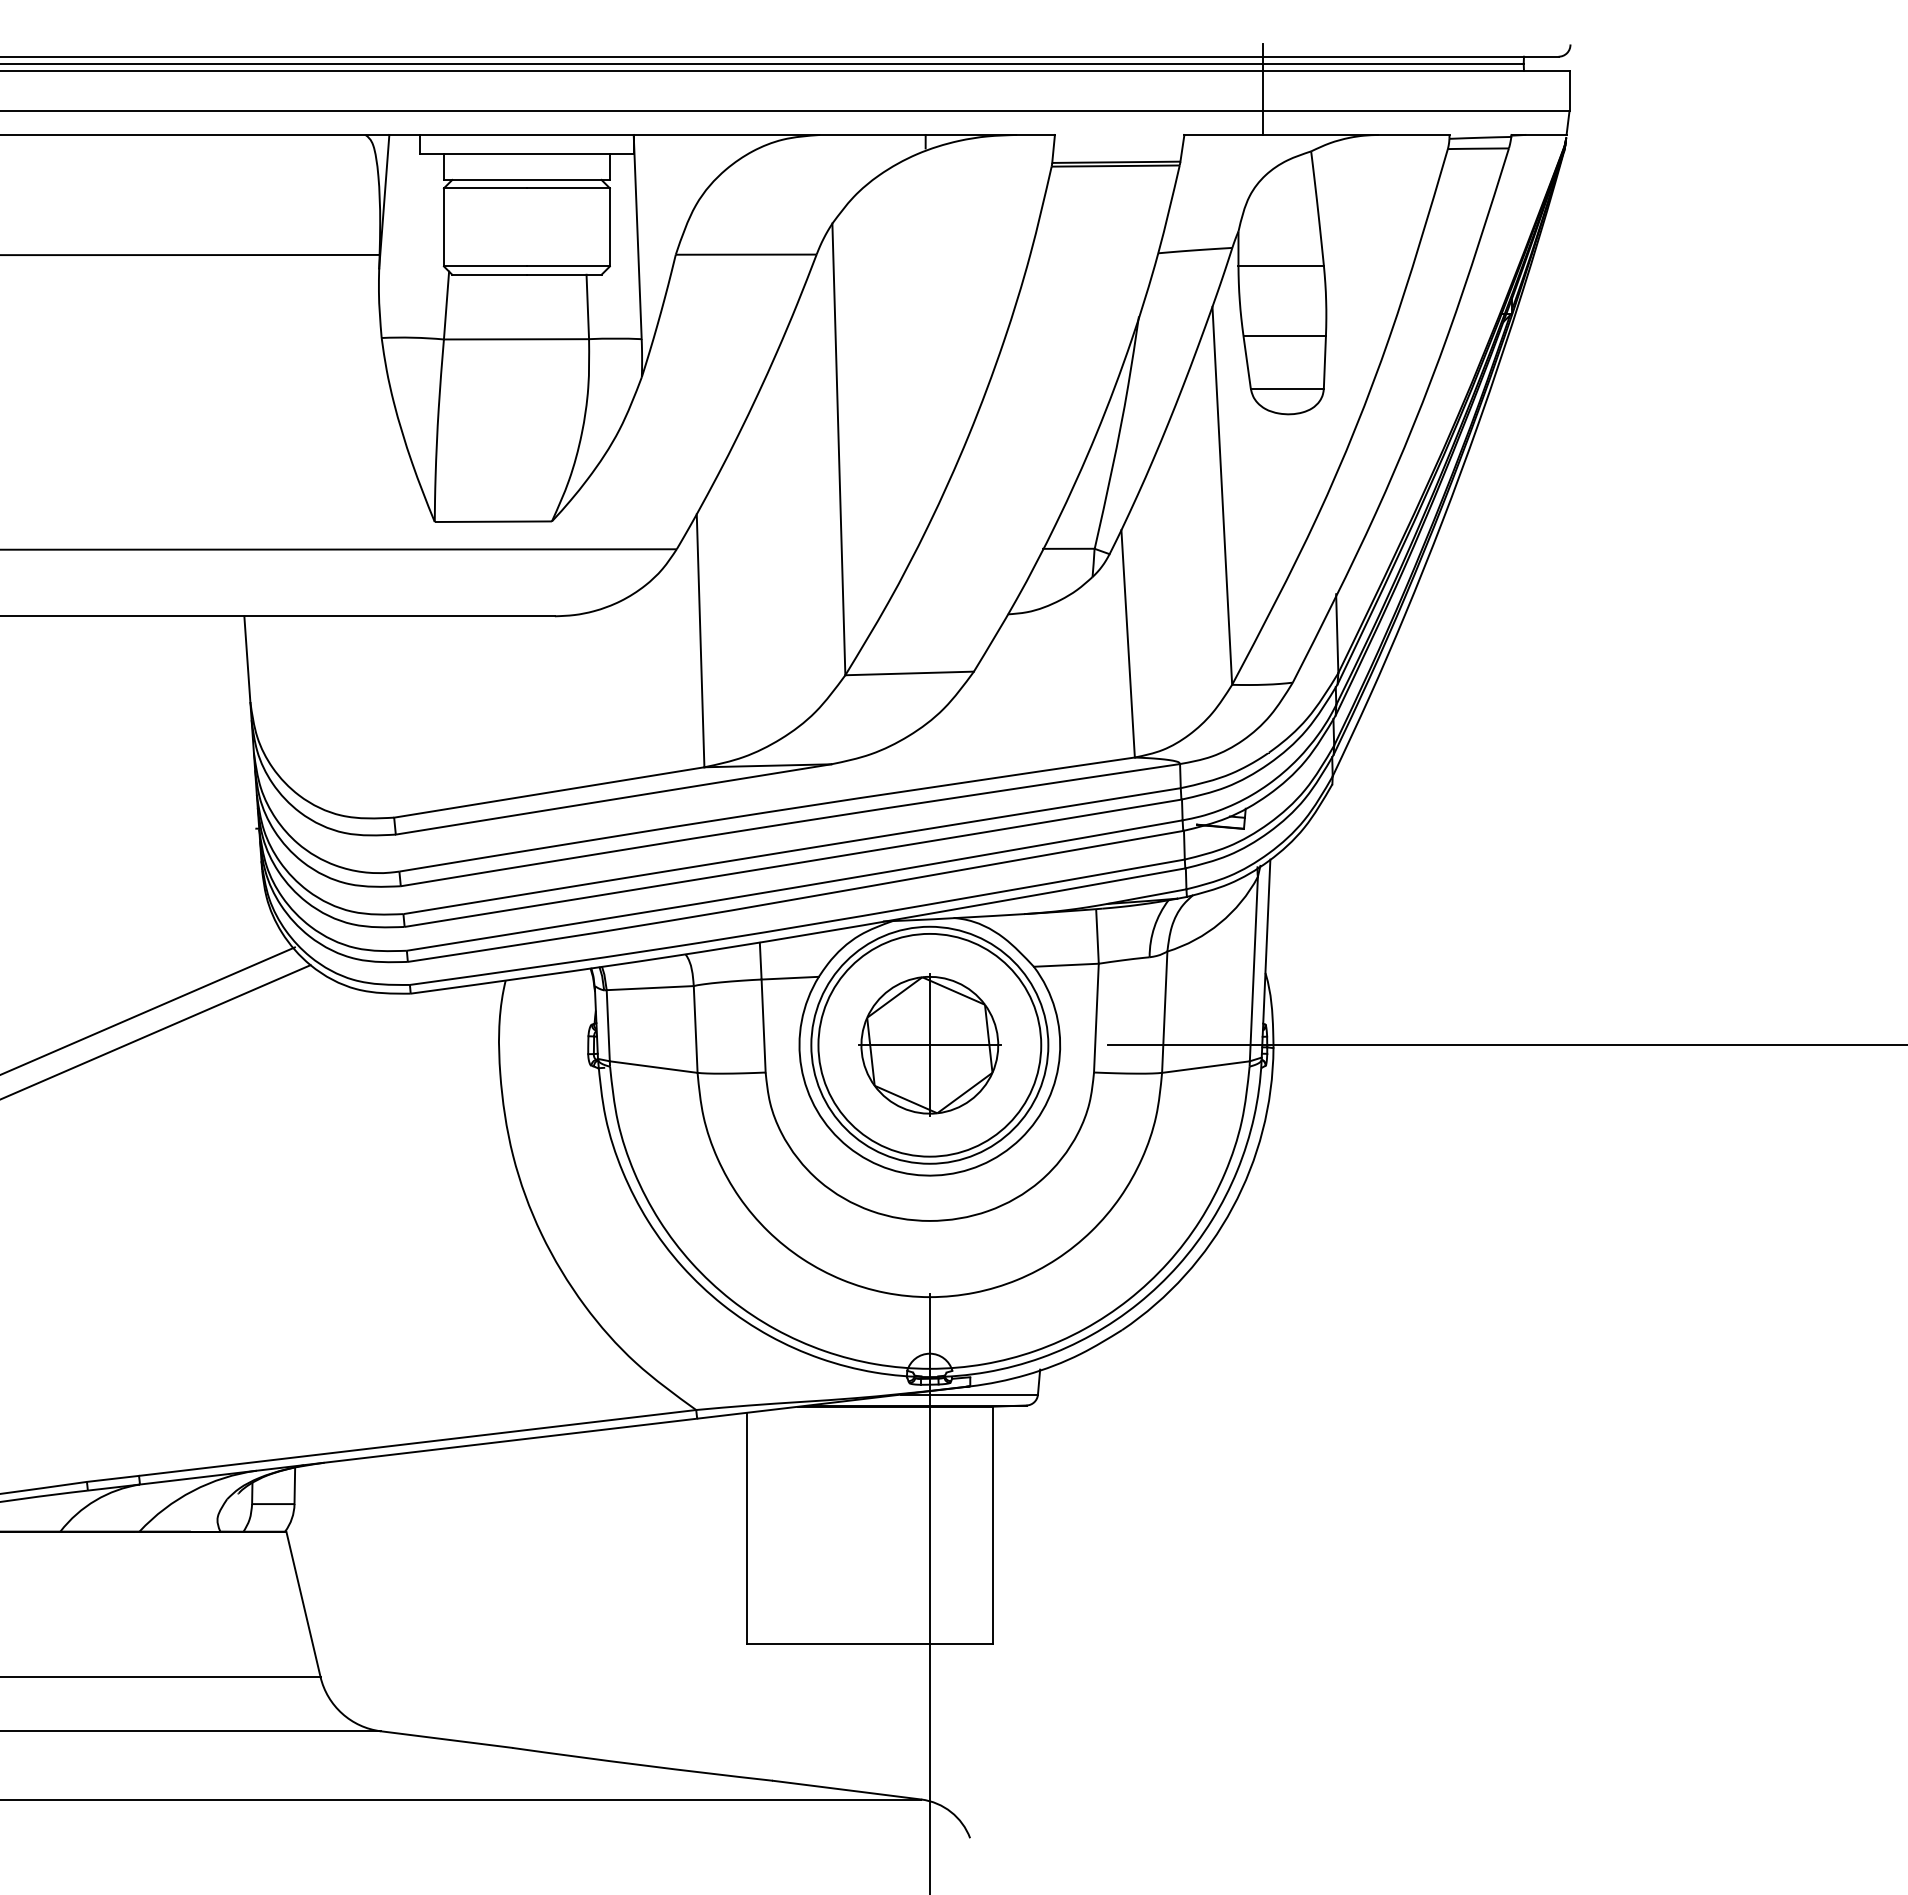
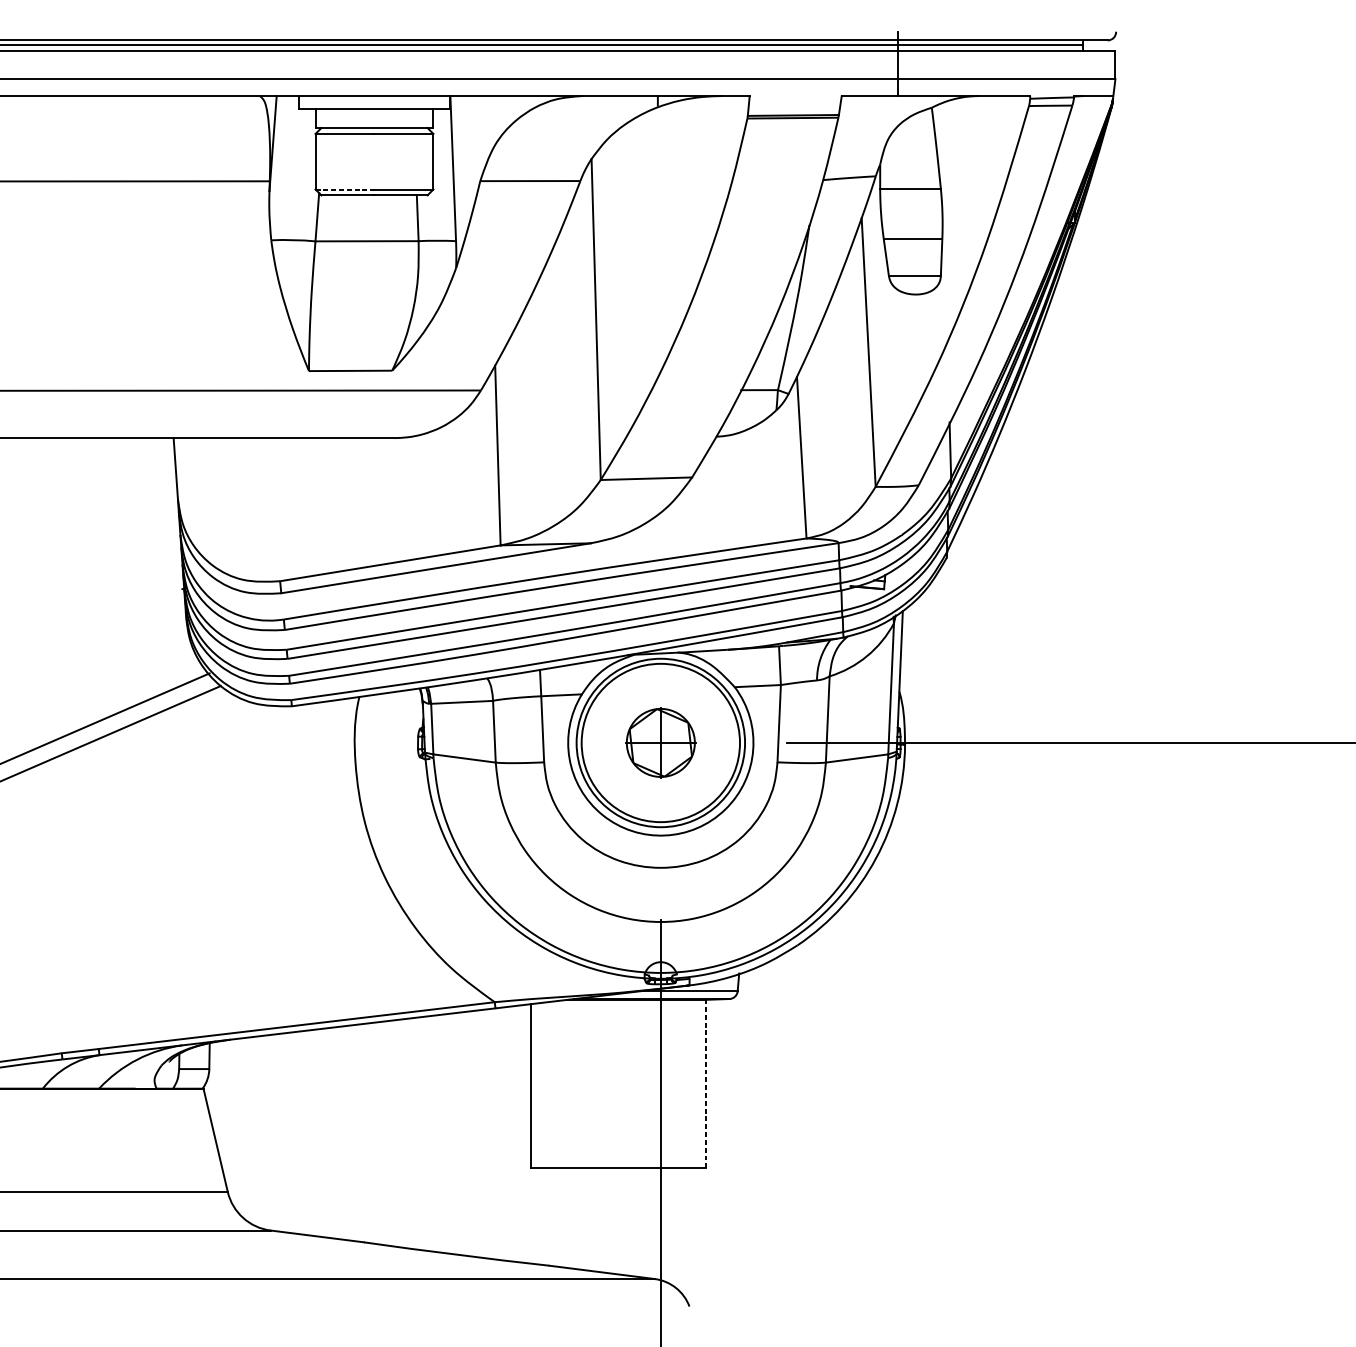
line: (485, 266) -> (345, 189), solid -> dashed
part: (929, 1044) -> (660, 742), size x0.7
line: (993, 1525) -> (706, 1084), solid -> dashed

